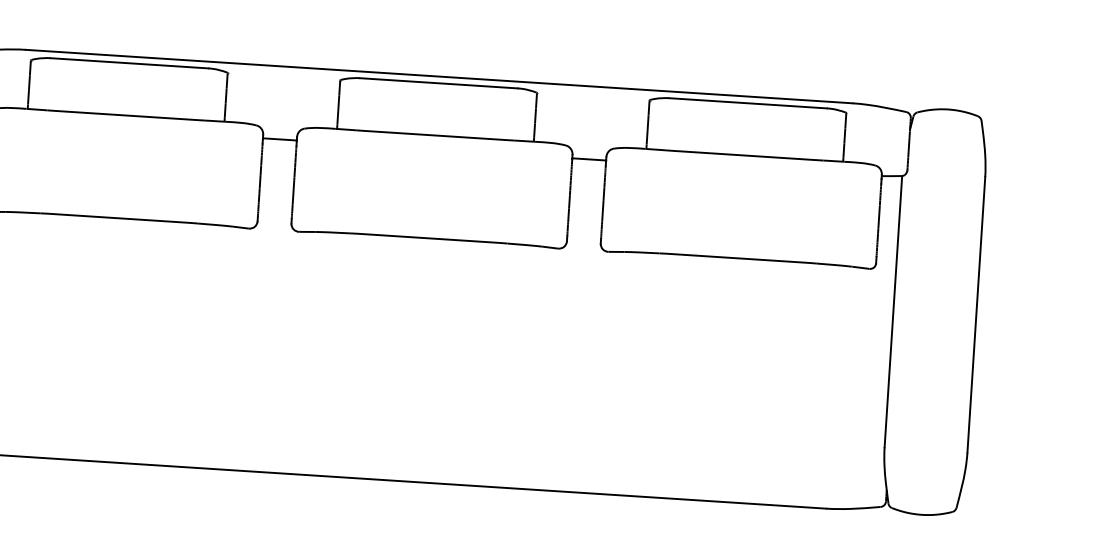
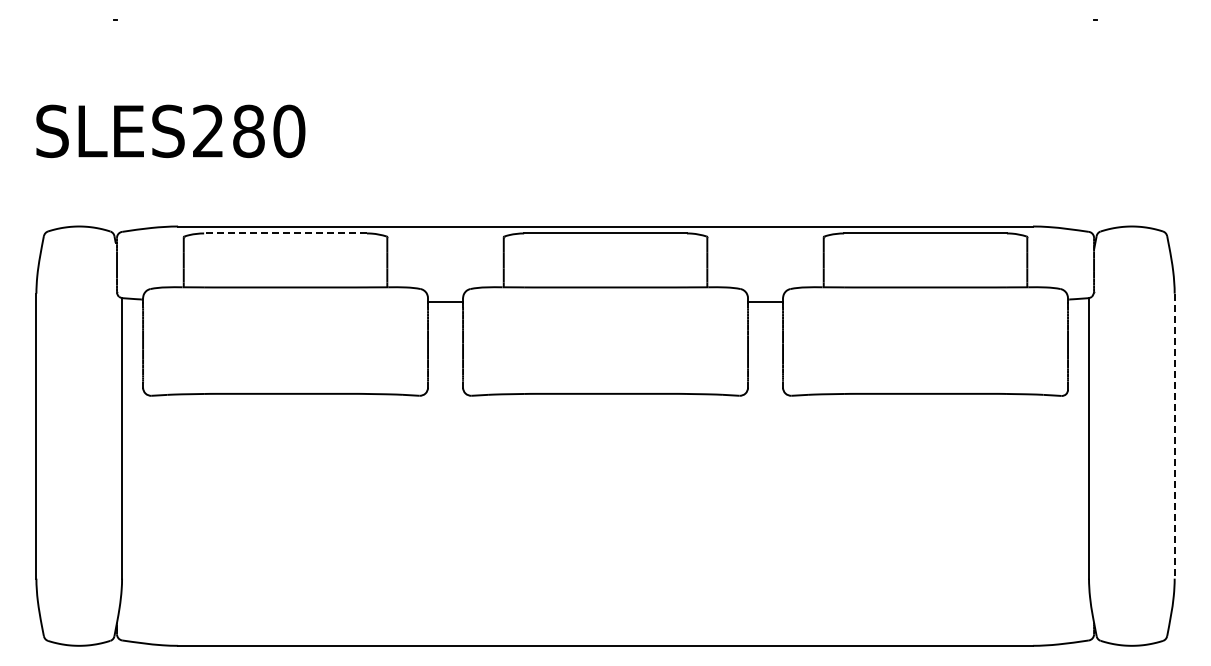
line: (129, 63) -> (285, 233), solid -> dashed
line: (976, 315) -> (1174, 436), solid -> dashed

